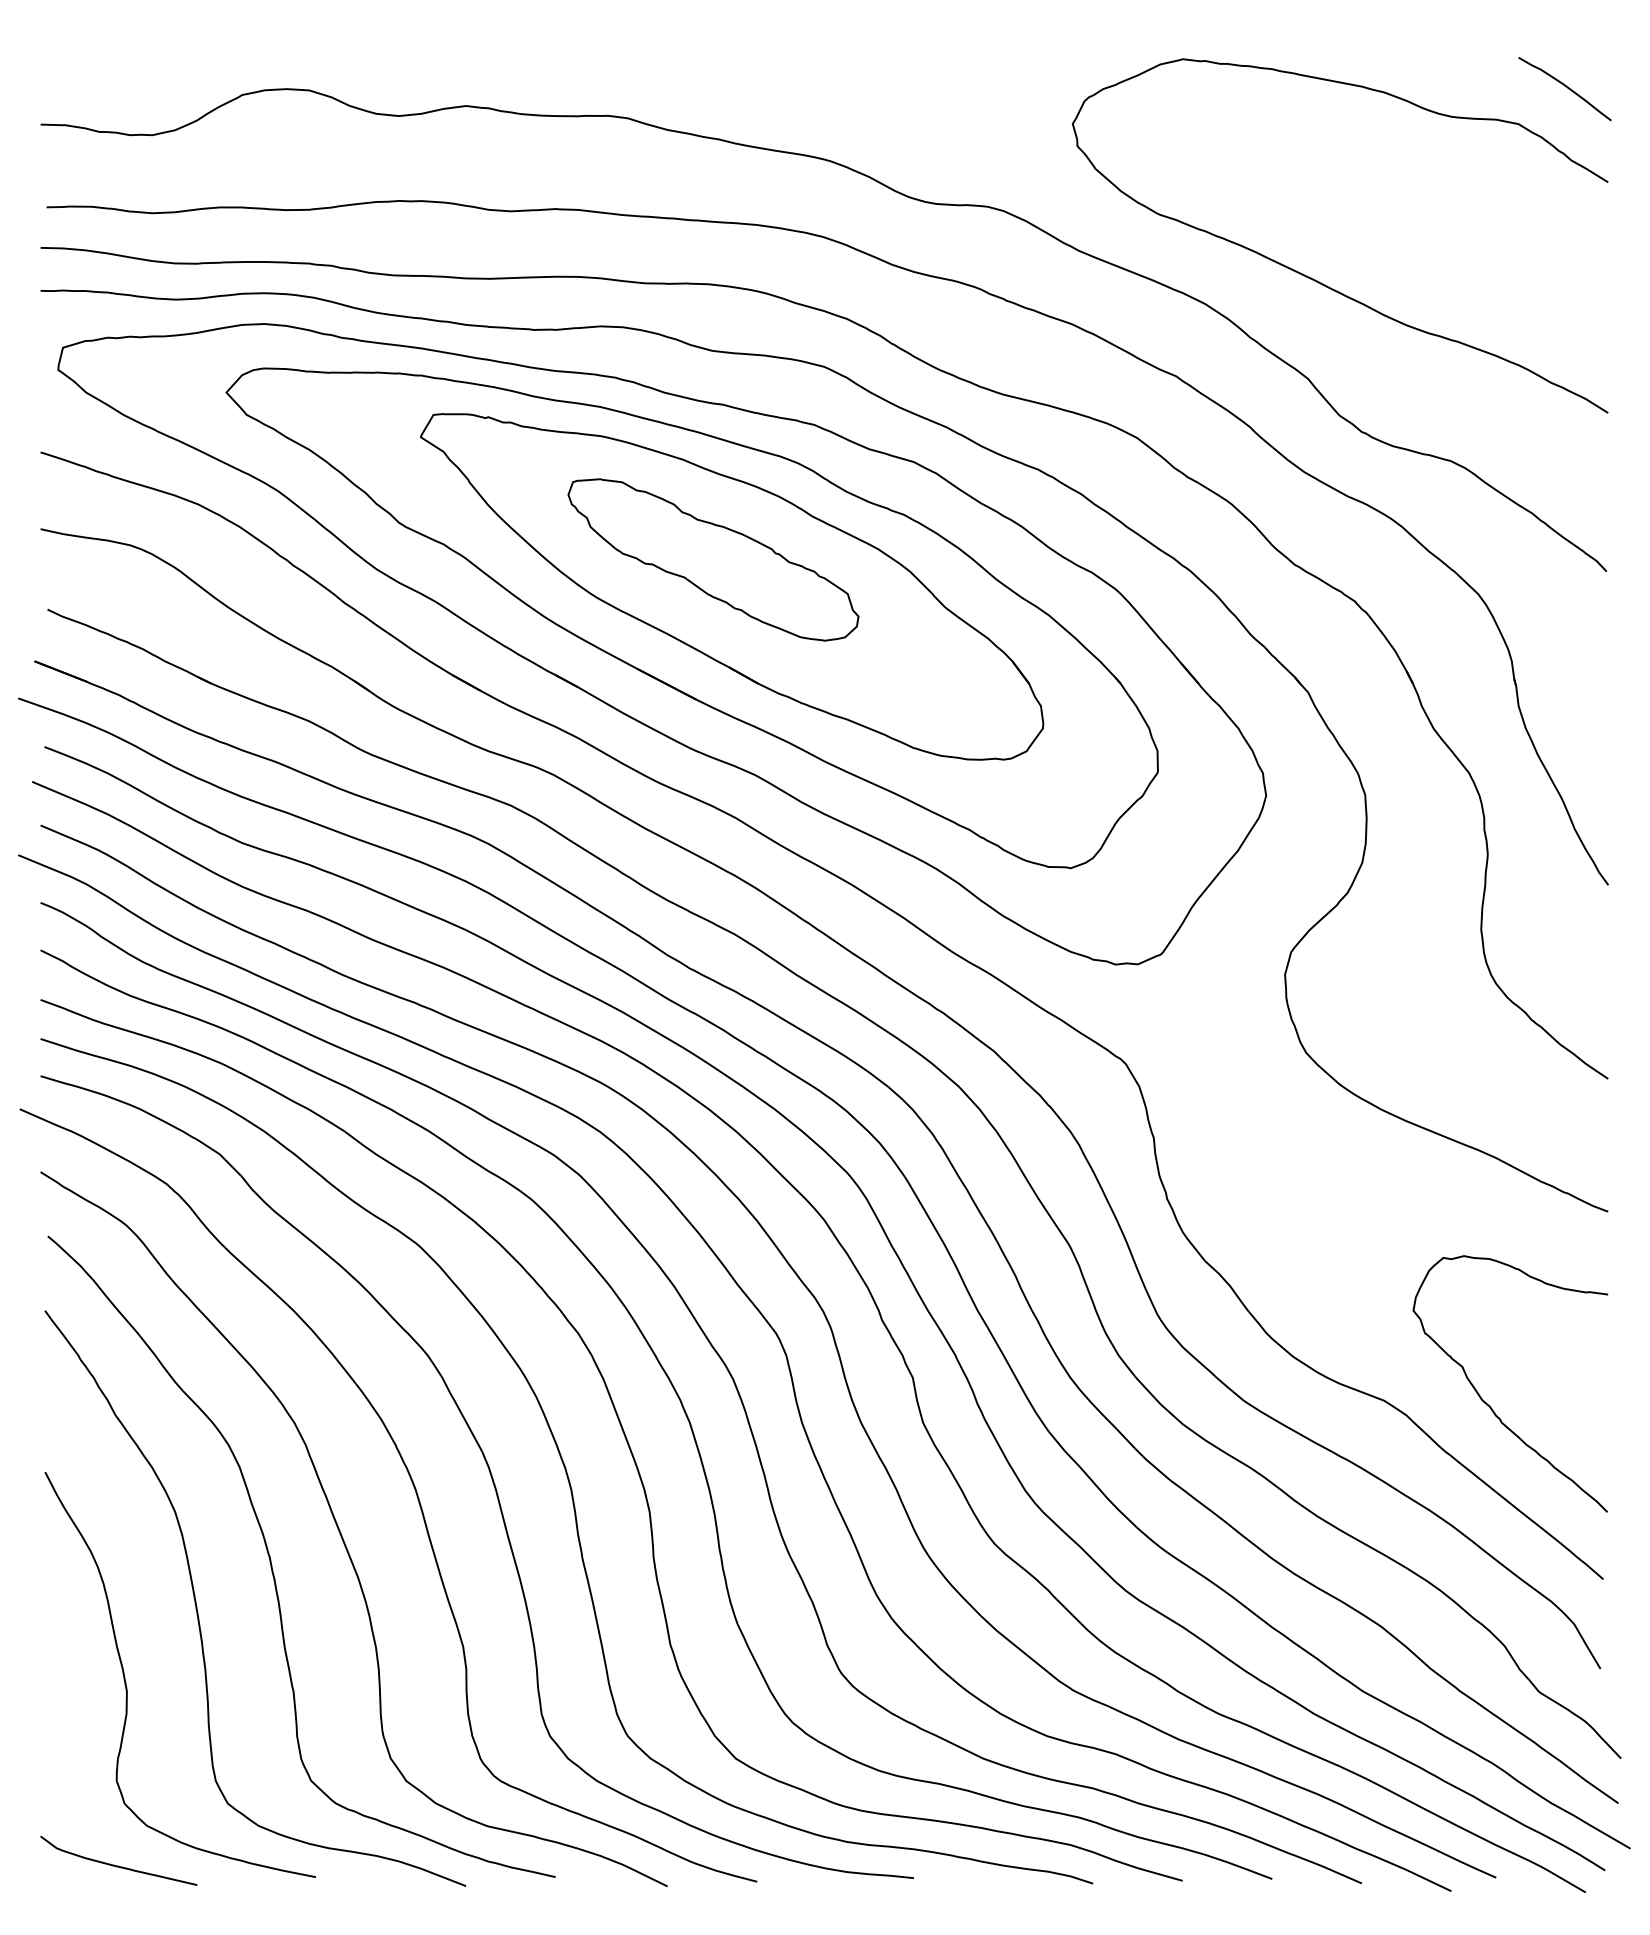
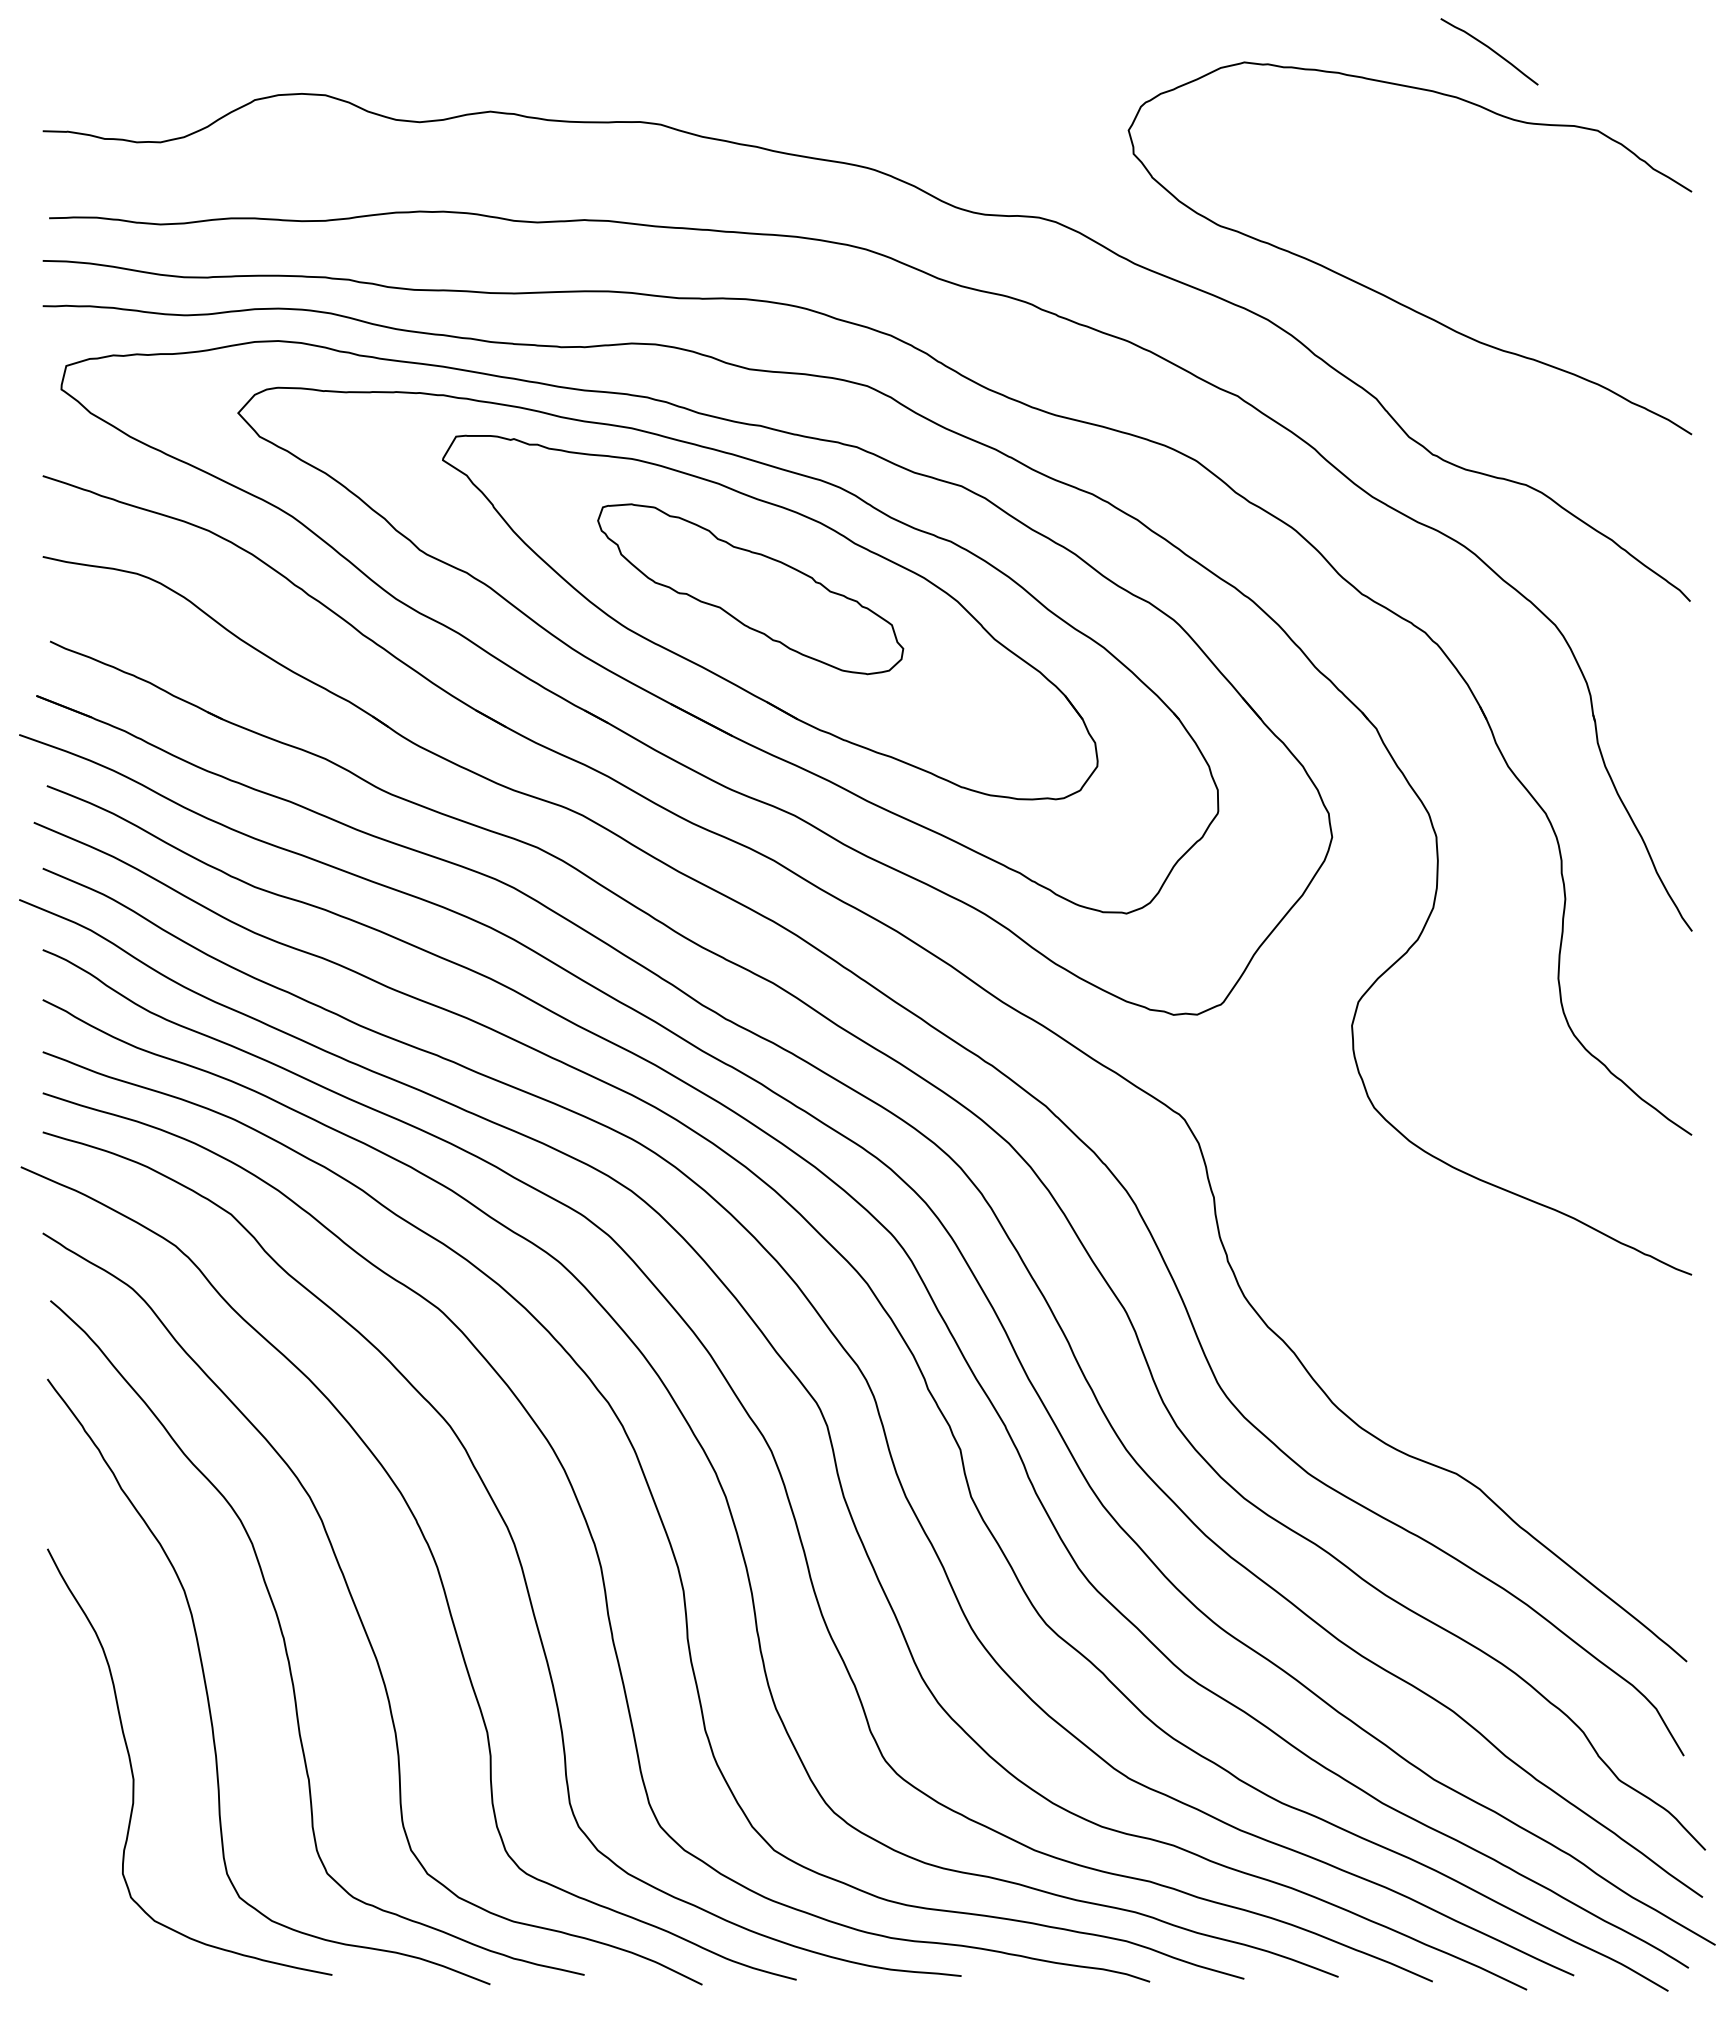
curve: (1564, 86) -> (1489, 49), moved
curve: (1488, 1404) -> (1566, 1477), removed
curve: (117, 1865) -> (123, 1962), removed

